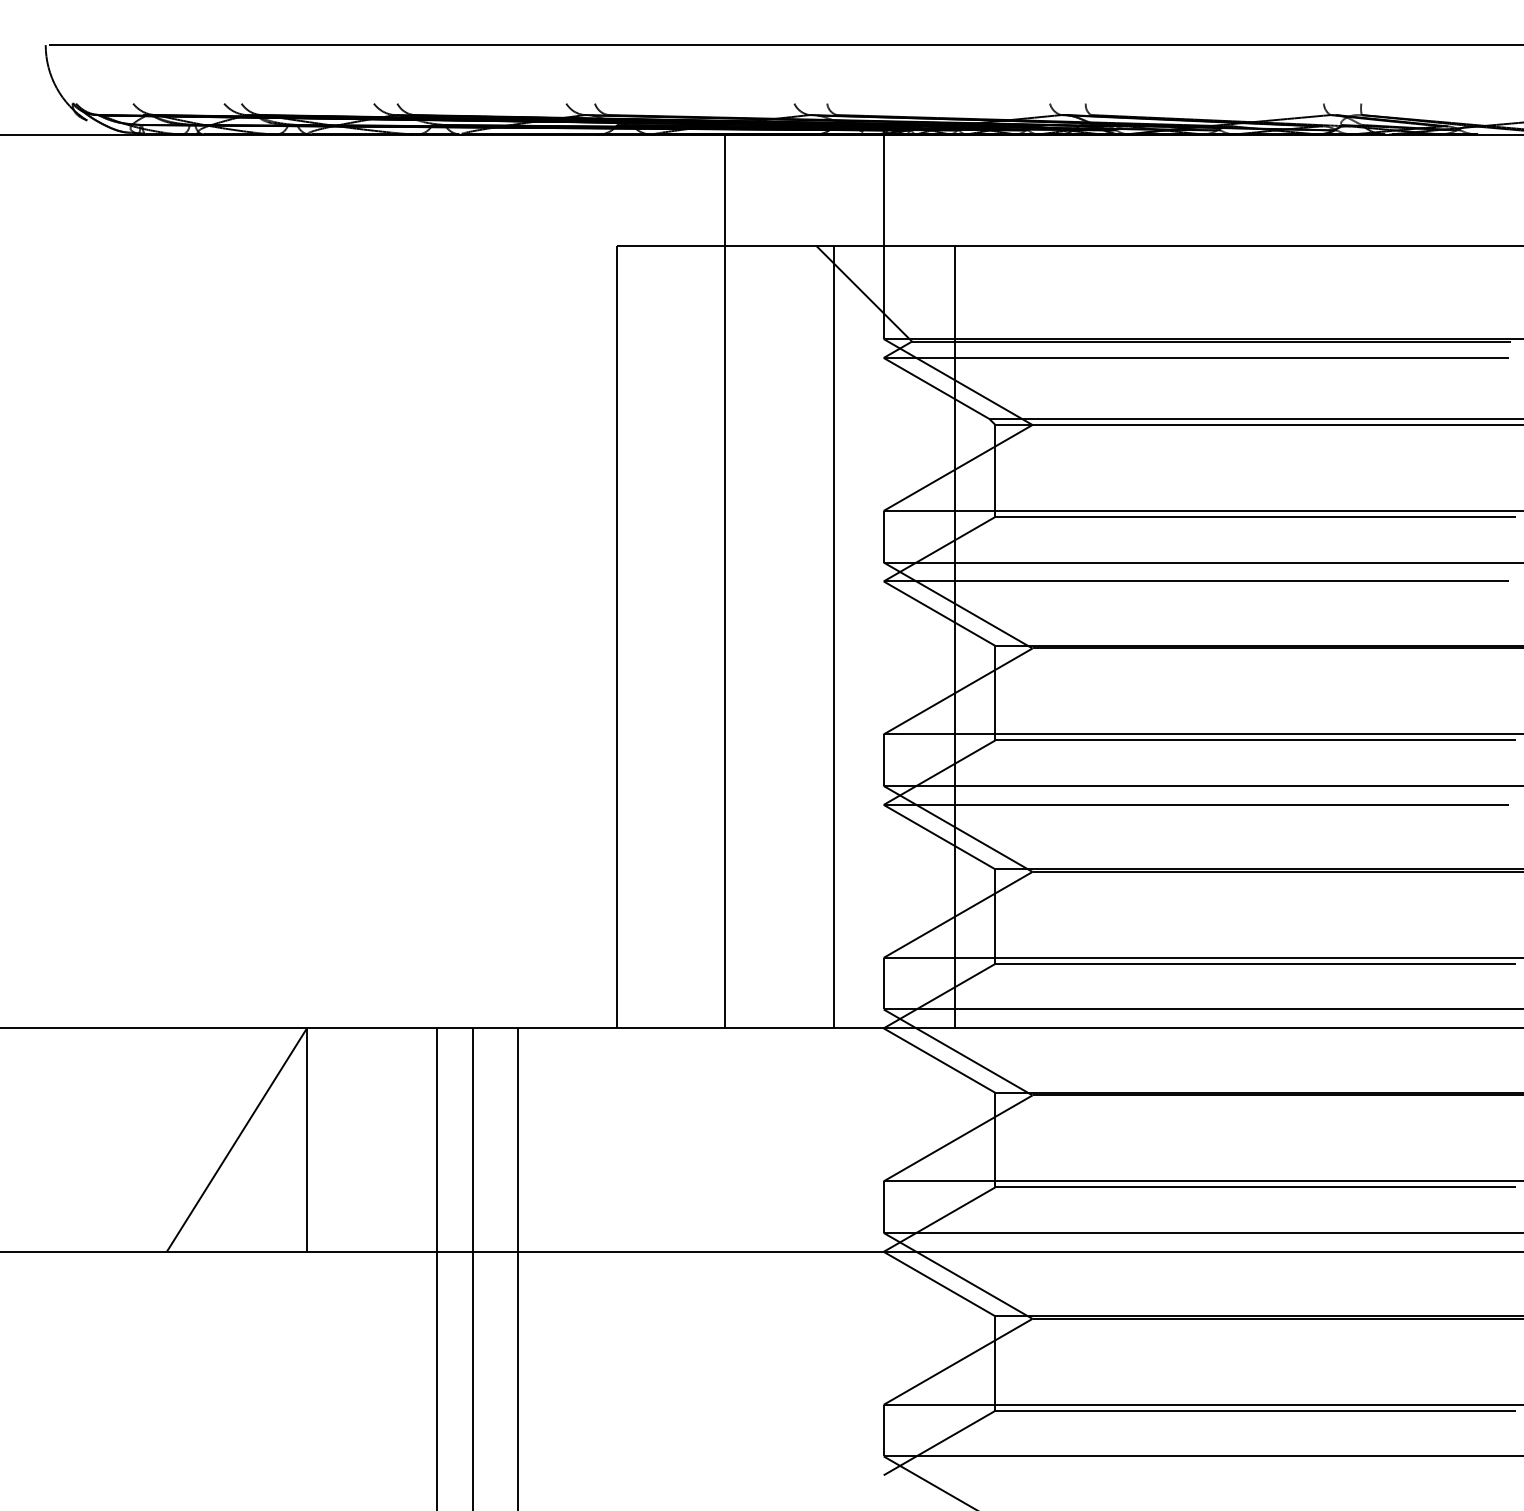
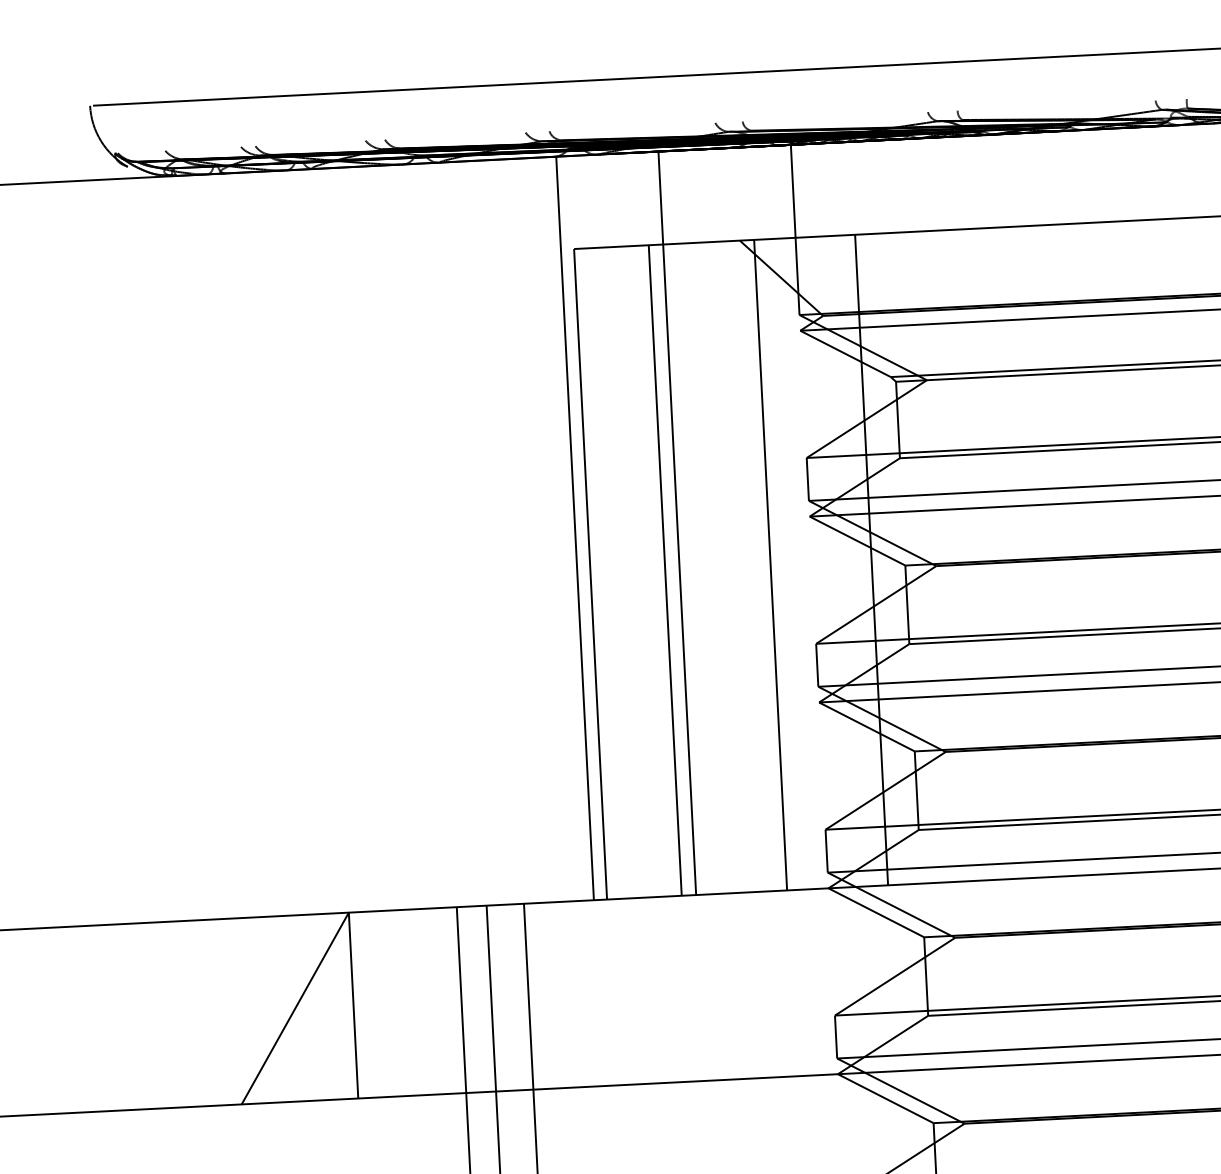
line: (601, 581) -> (574, 528), added
line: (707, 637) -> (665, 570), added

